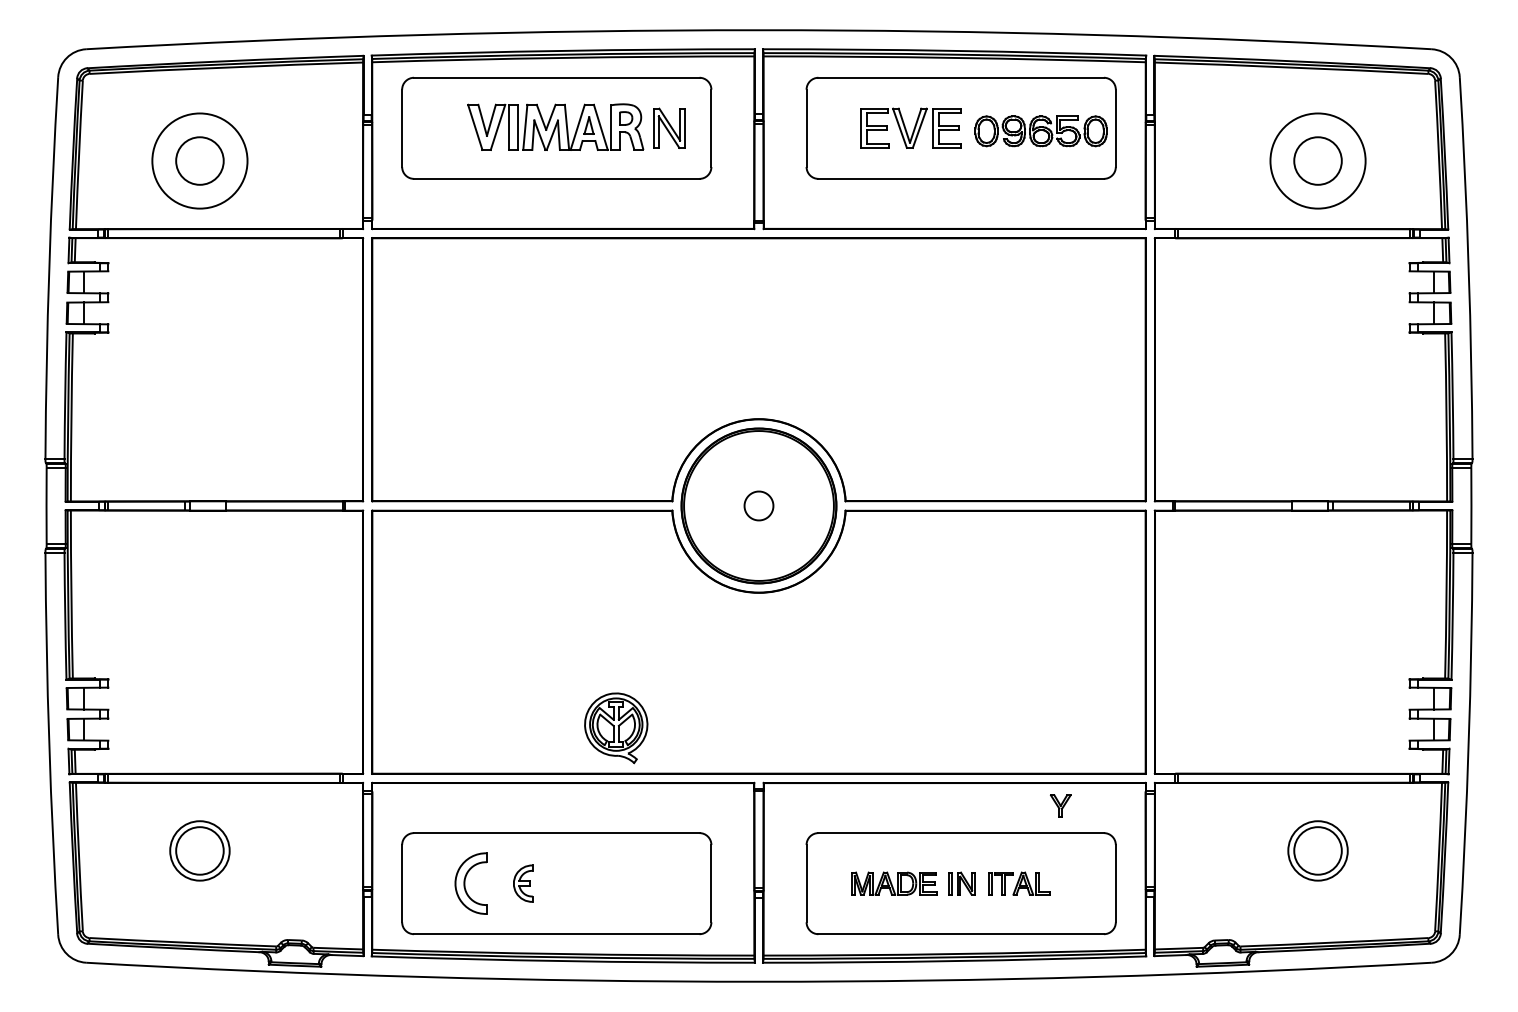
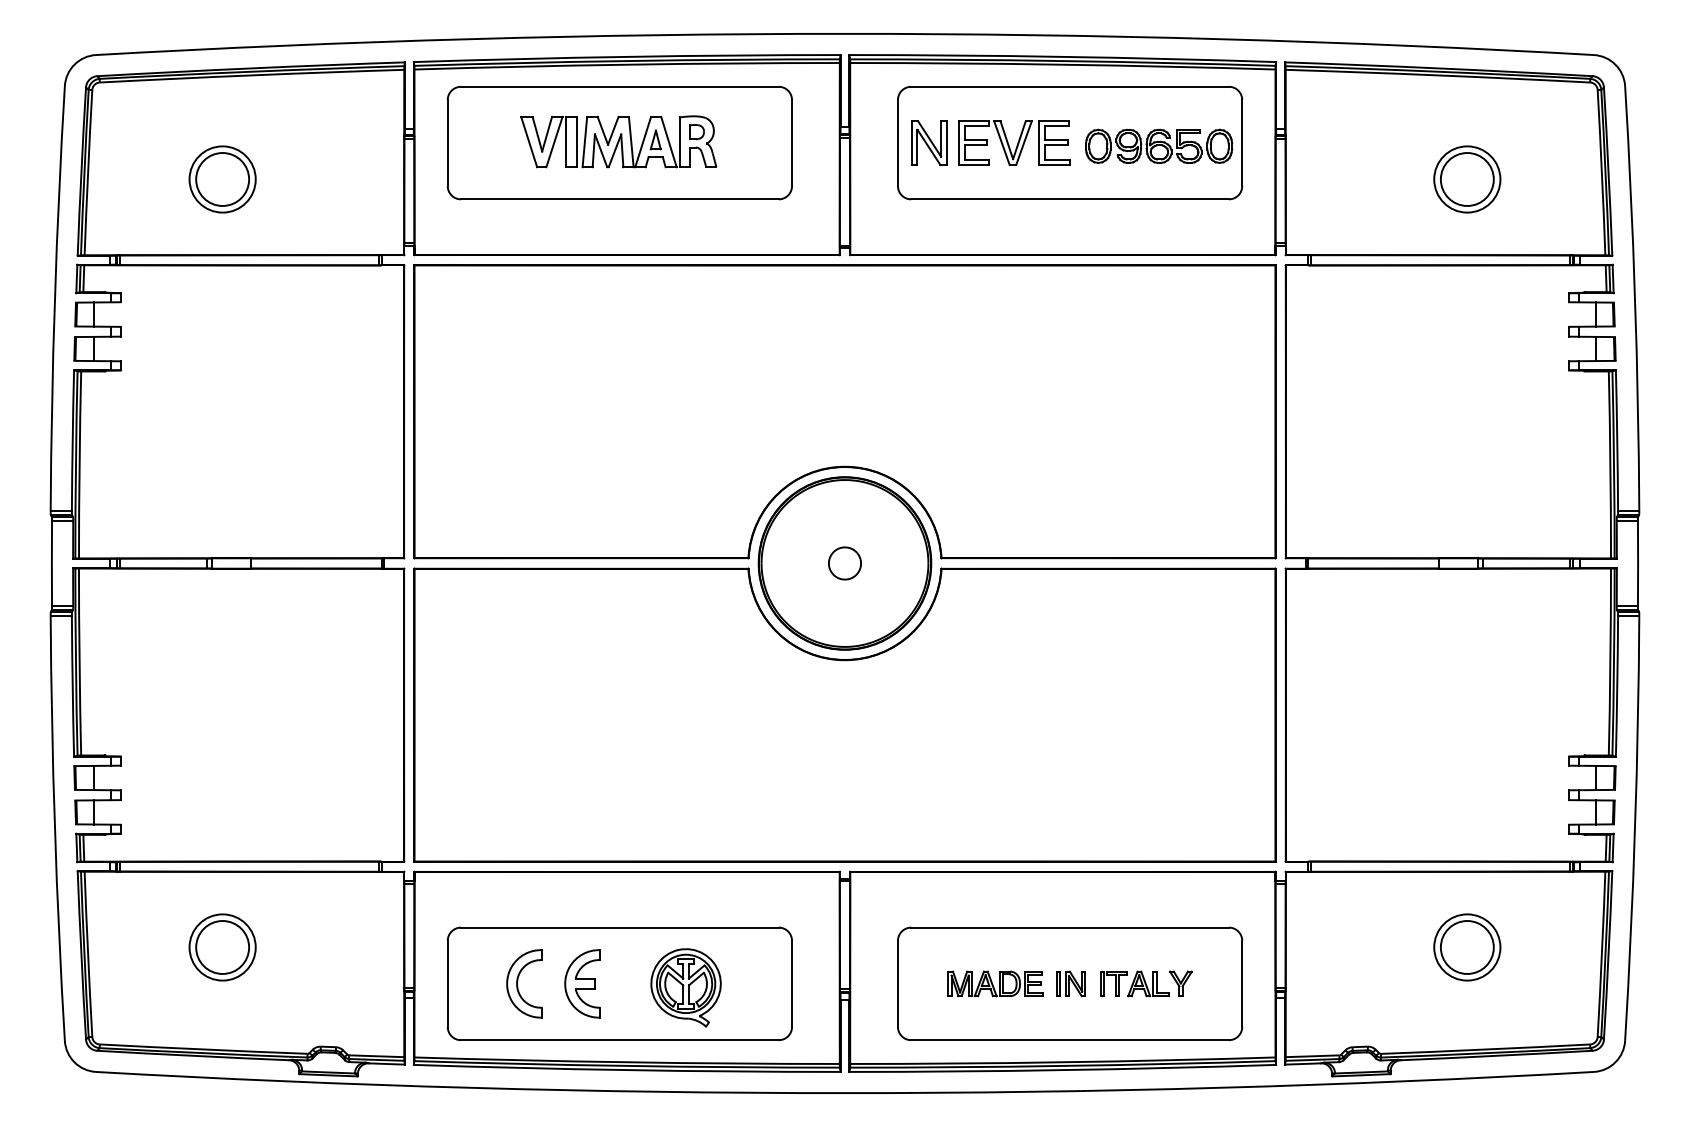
part: (669, 127) -> (929, 142), moved
circle: (199, 161) -> (222, 179), size x0.62
circle: (1318, 161) -> (1467, 179), size x0.62
part: (615, 727) -> (685, 987), moved
part: (1060, 806) -> (1180, 983), moved
part: (523, 883) -> (582, 983), size x1.67

